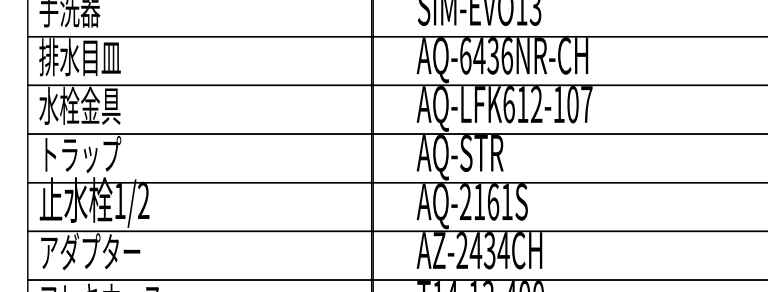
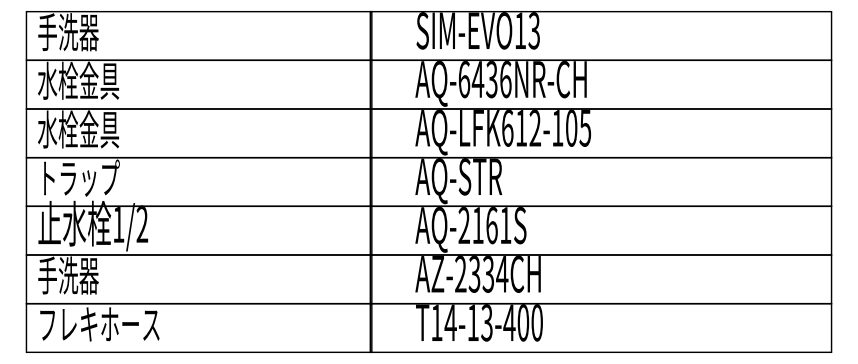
text: (79, 56) -> (78, 80), 排水目皿 -> 水栓金具
text: (586, 104) -> (585, 128), AQ-LFK612-107 -> AQ-LFK612-105
text: (475, 250) -> (474, 274), AZ-2434CH -> AZ-2334CH
text: (89, 251) -> (88, 275), アダプター -> 手洗器

